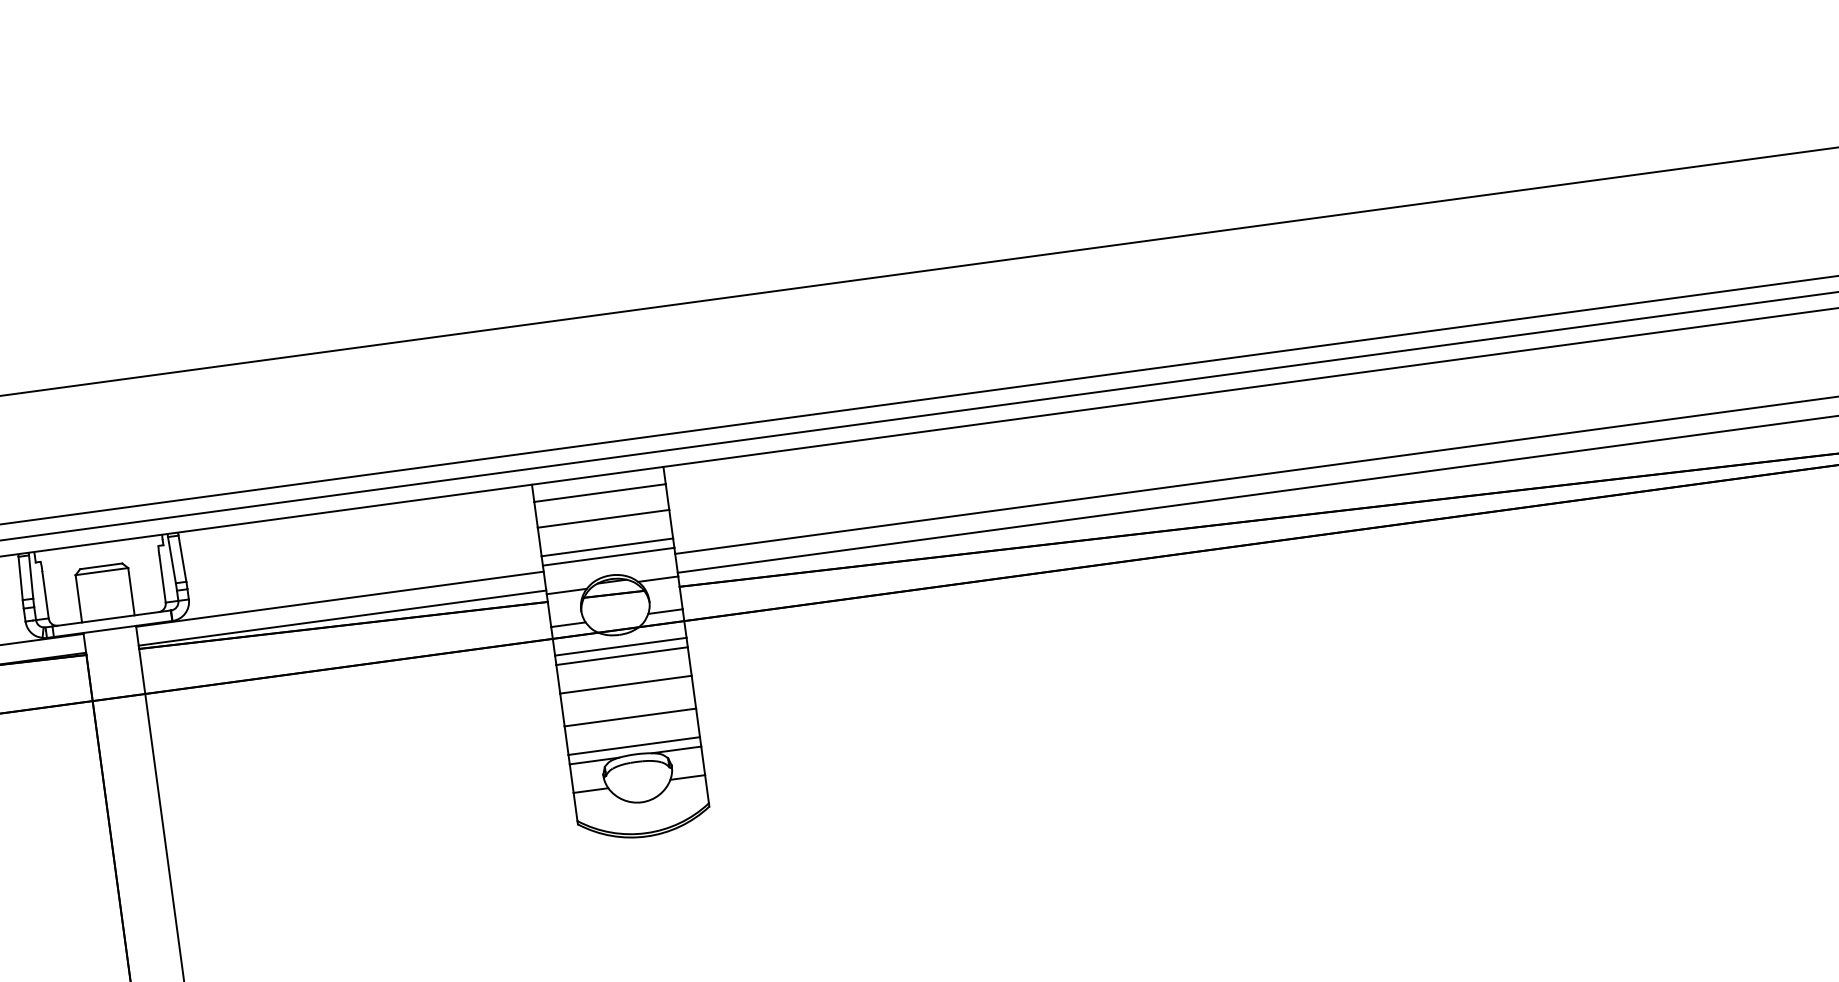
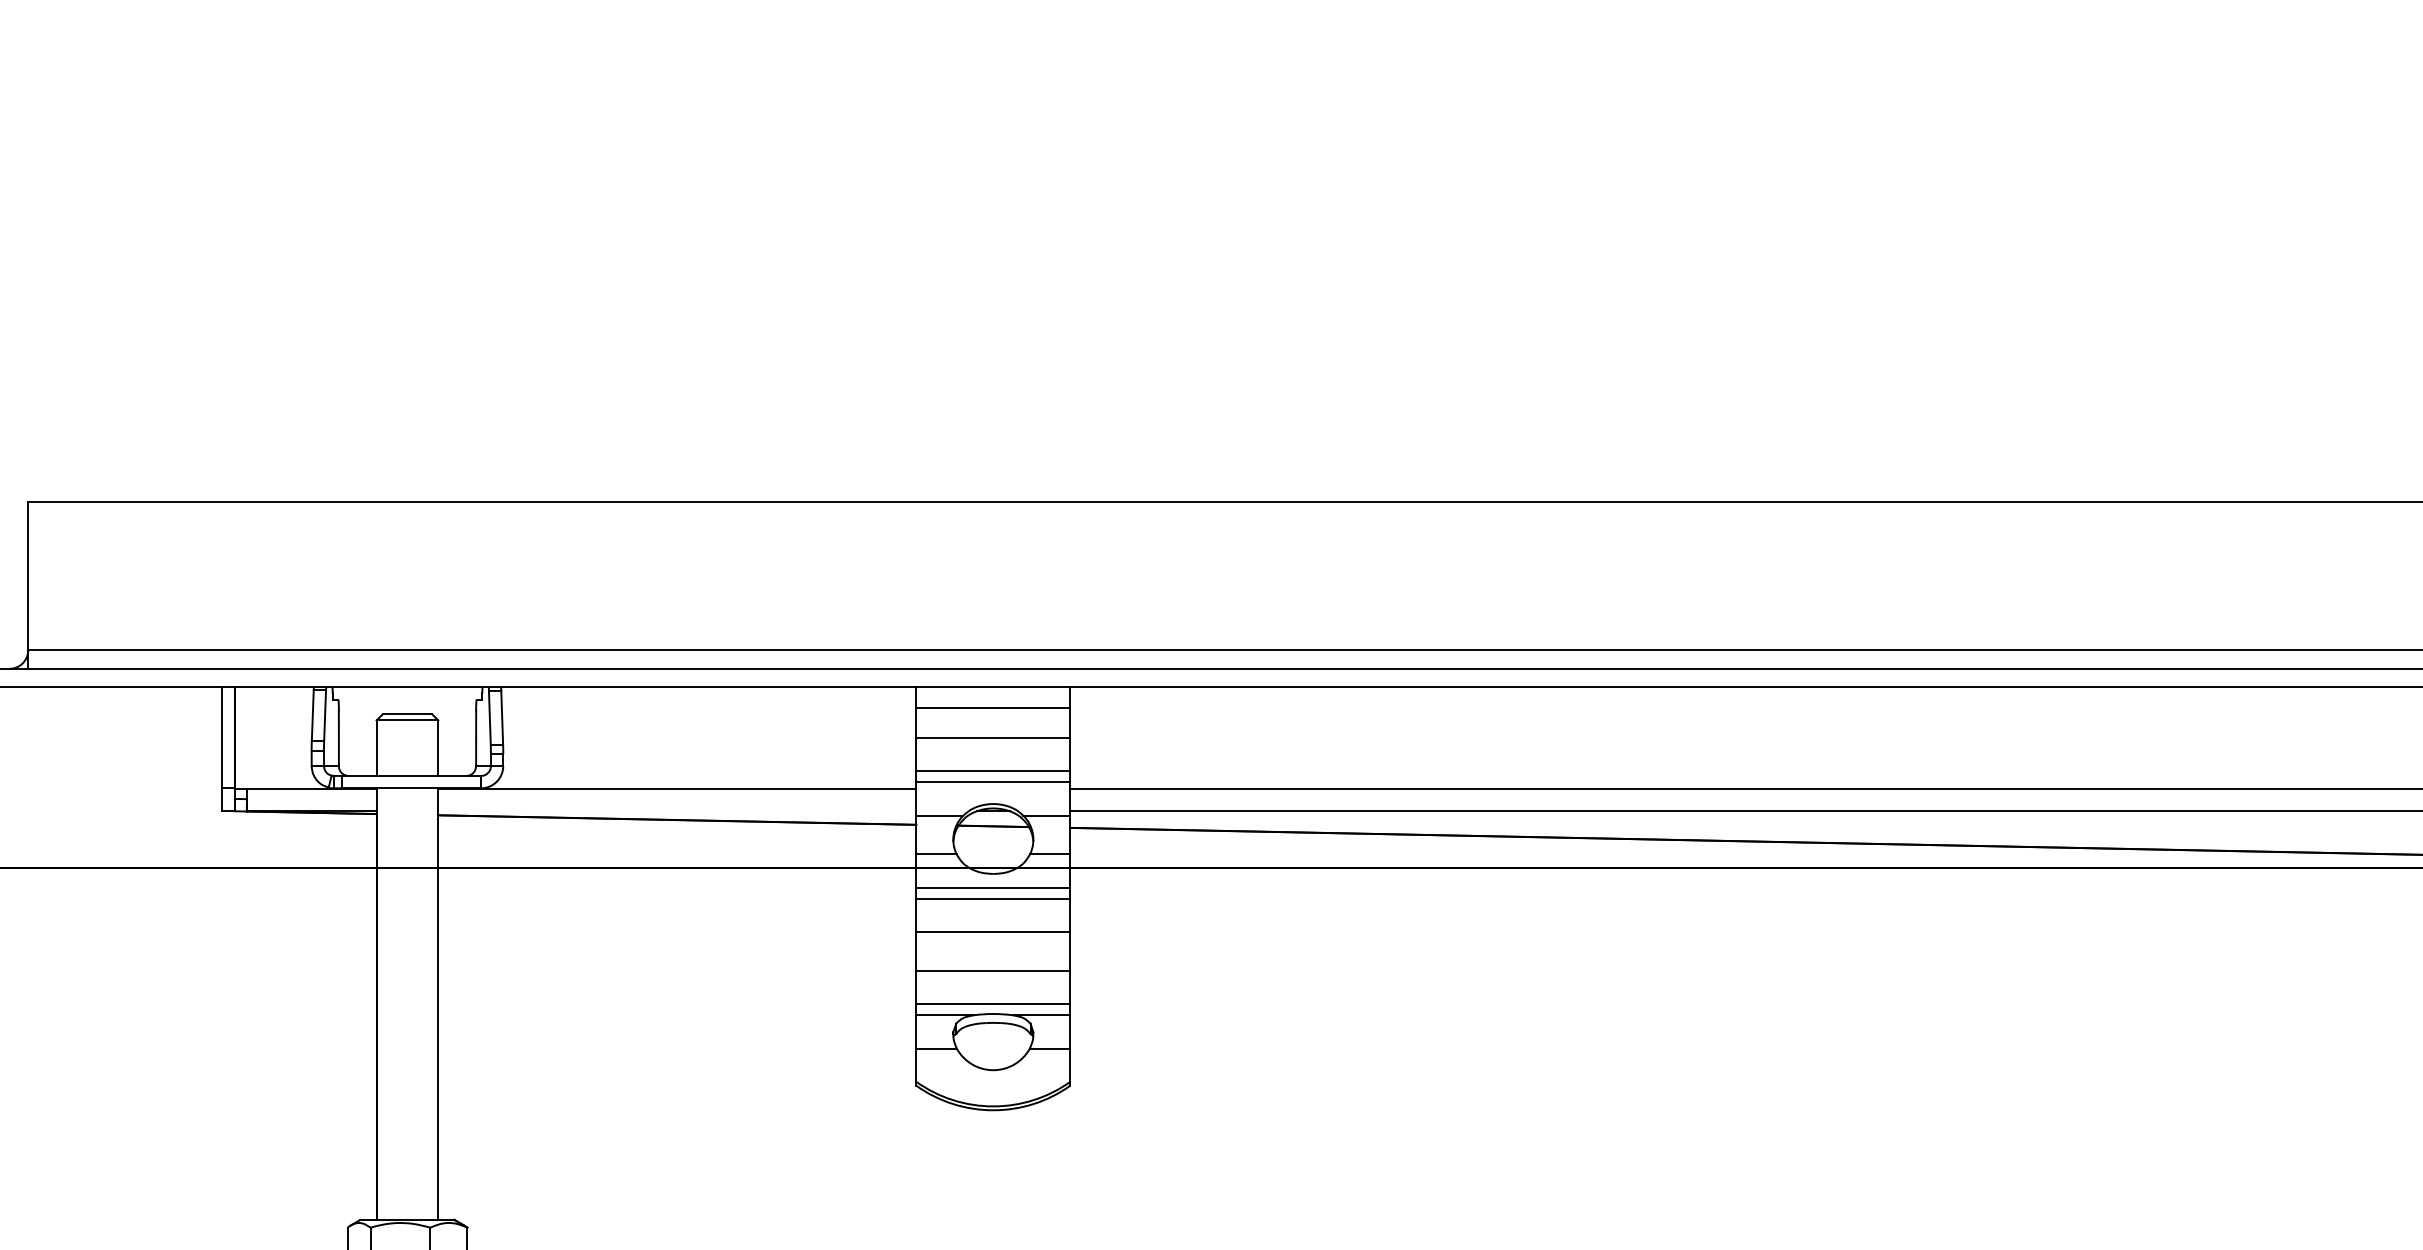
line: (342, 618) -> (677, 811), removed

